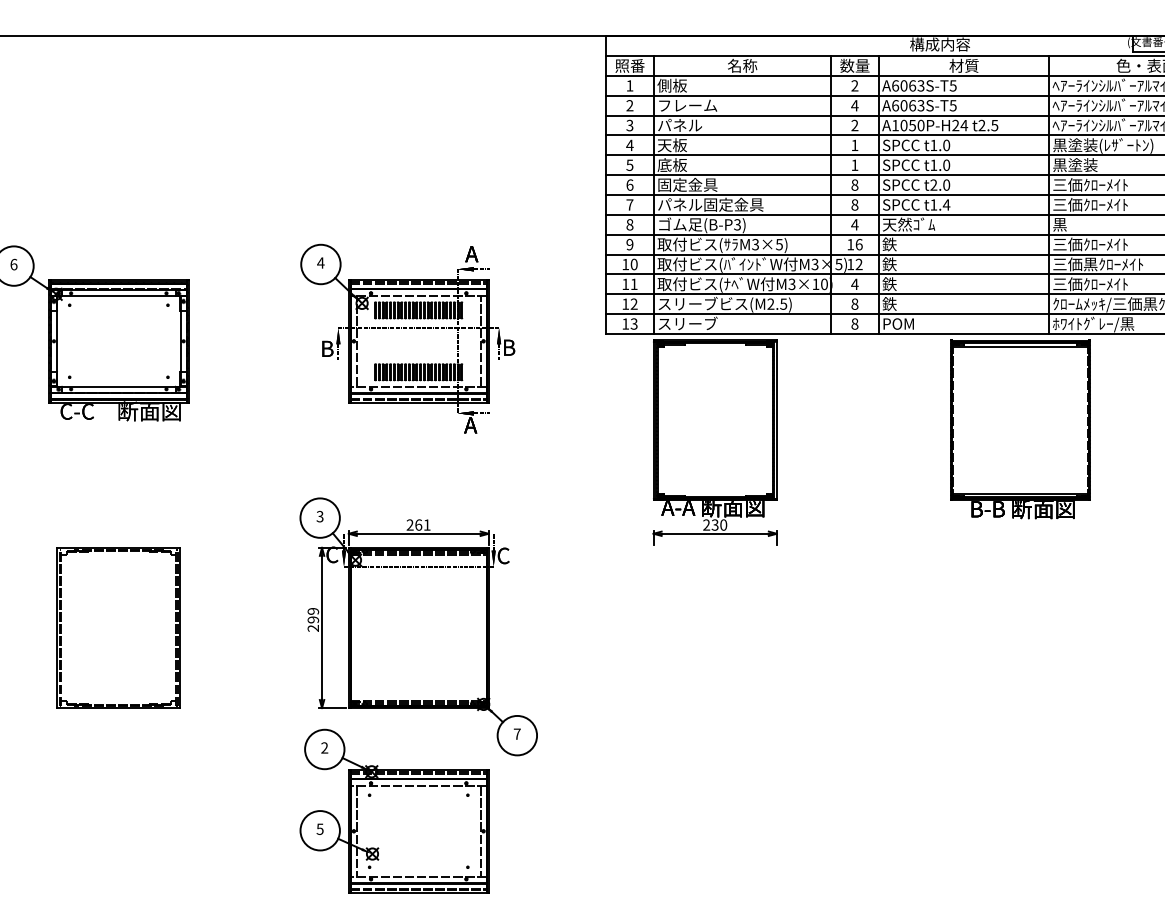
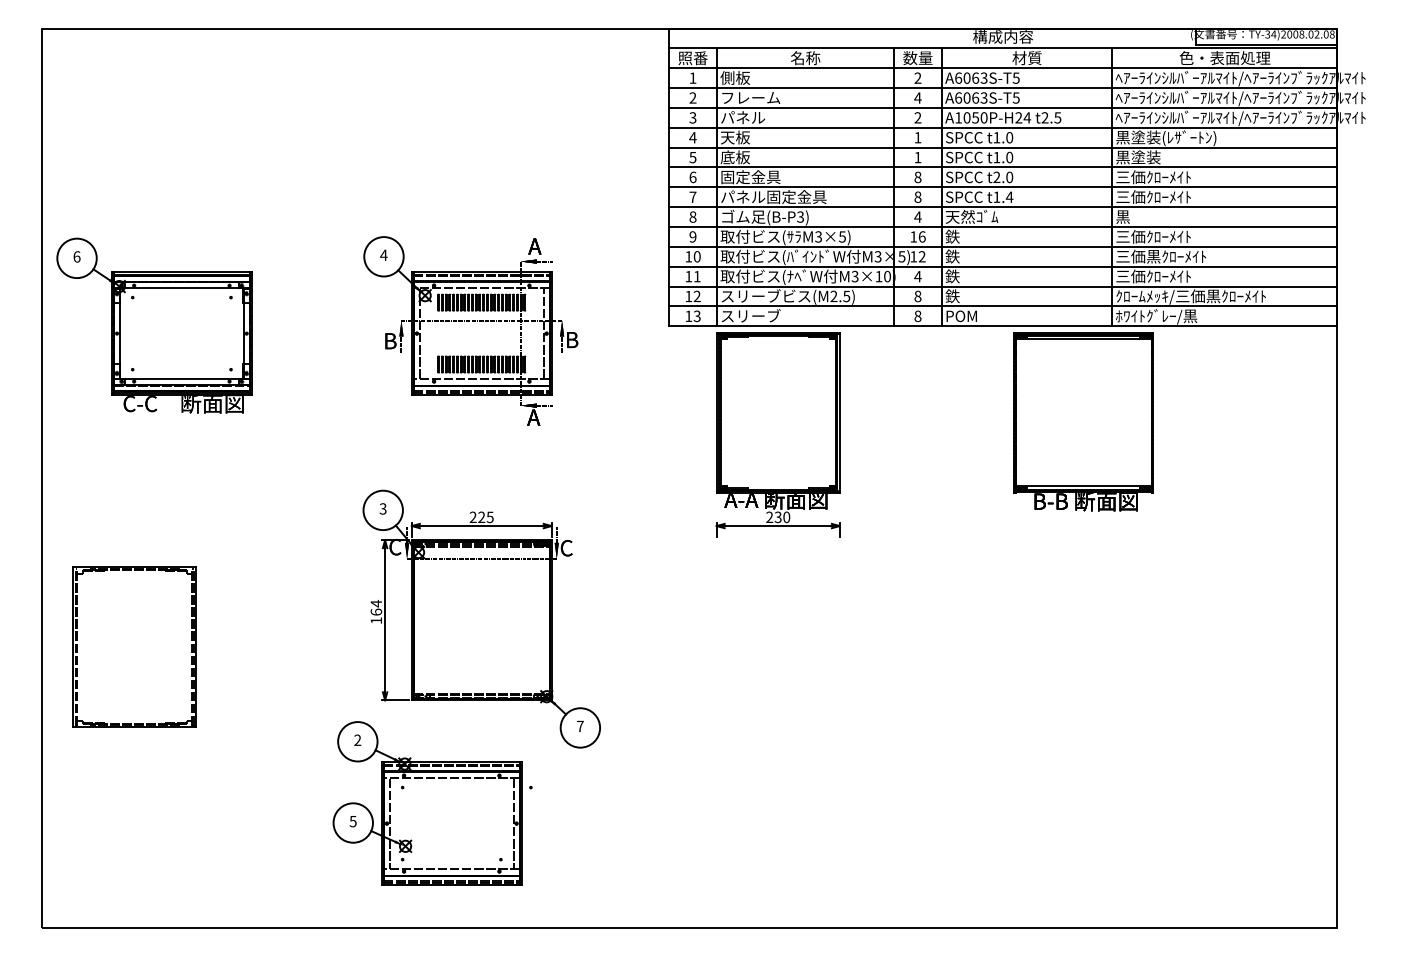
text: (422, 525) -> (485, 517), 261 -> 225
text: (313, 619) -> (376, 611), 299 -> 164
part: (118, 627) -> (134, 646), moved
part: (394, 811) -> (427, 803), moved

